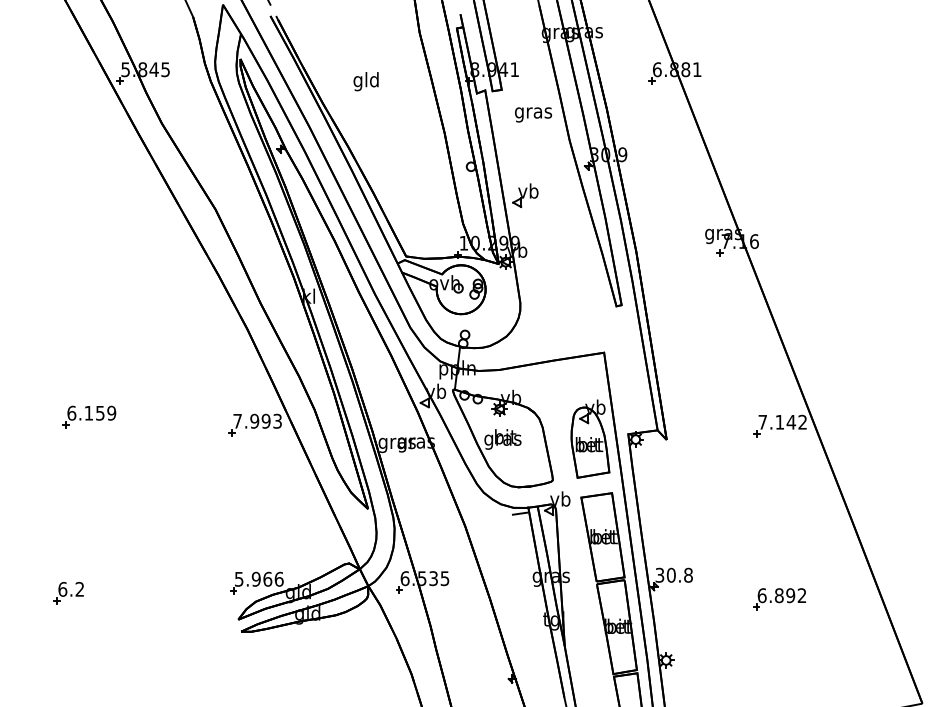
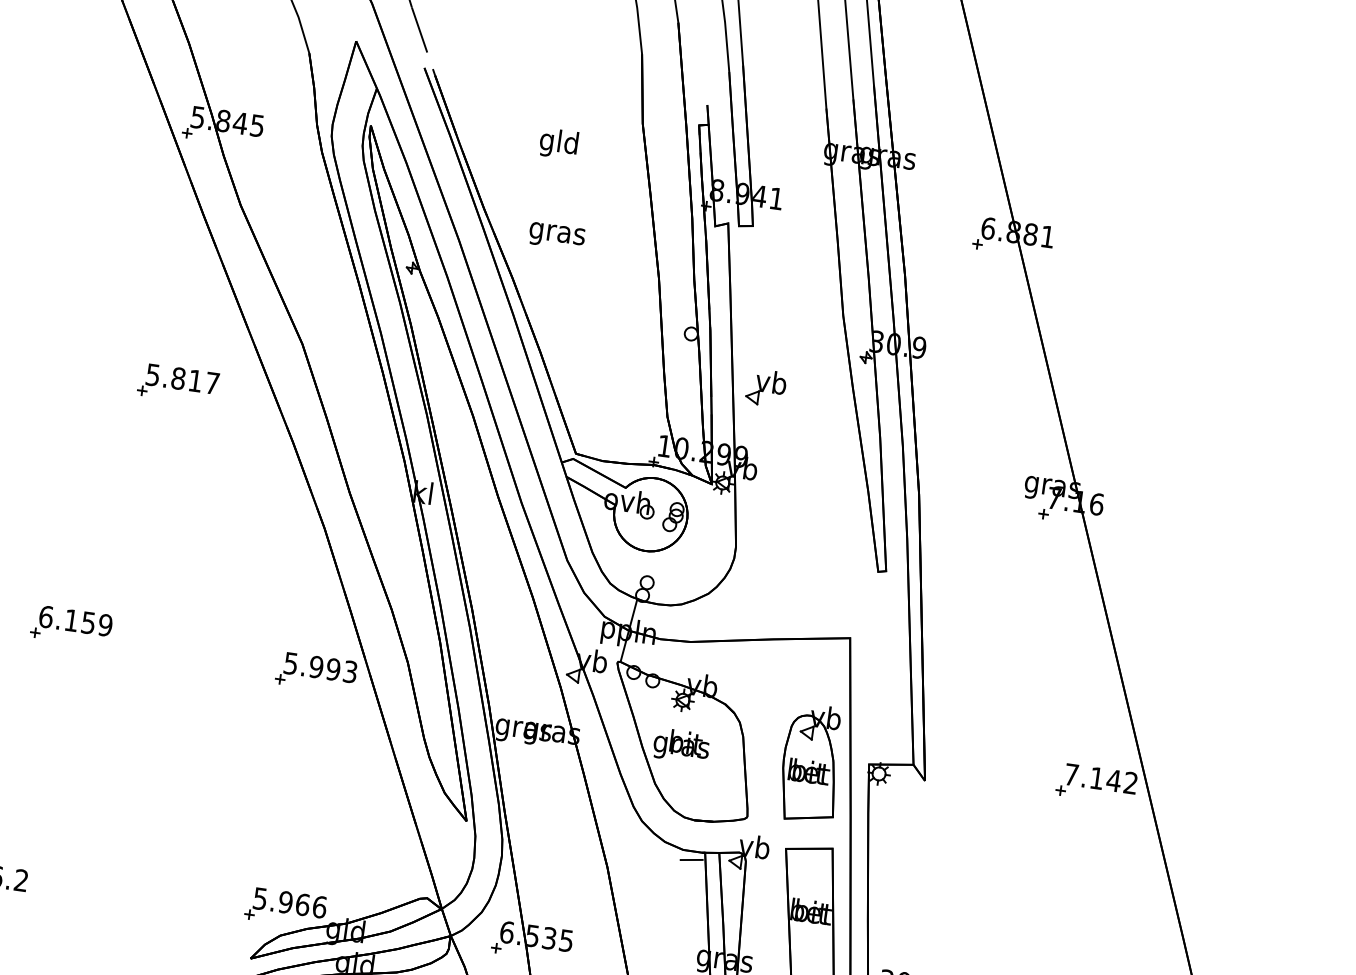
text: (365, 81) -> (557, 143), moved
text: (533, 114) -> (557, 235), moved
part: (136, 247) -> (176, 384), added
text: (237, 421) -> (290, 663), 7.993 -> 5.993

